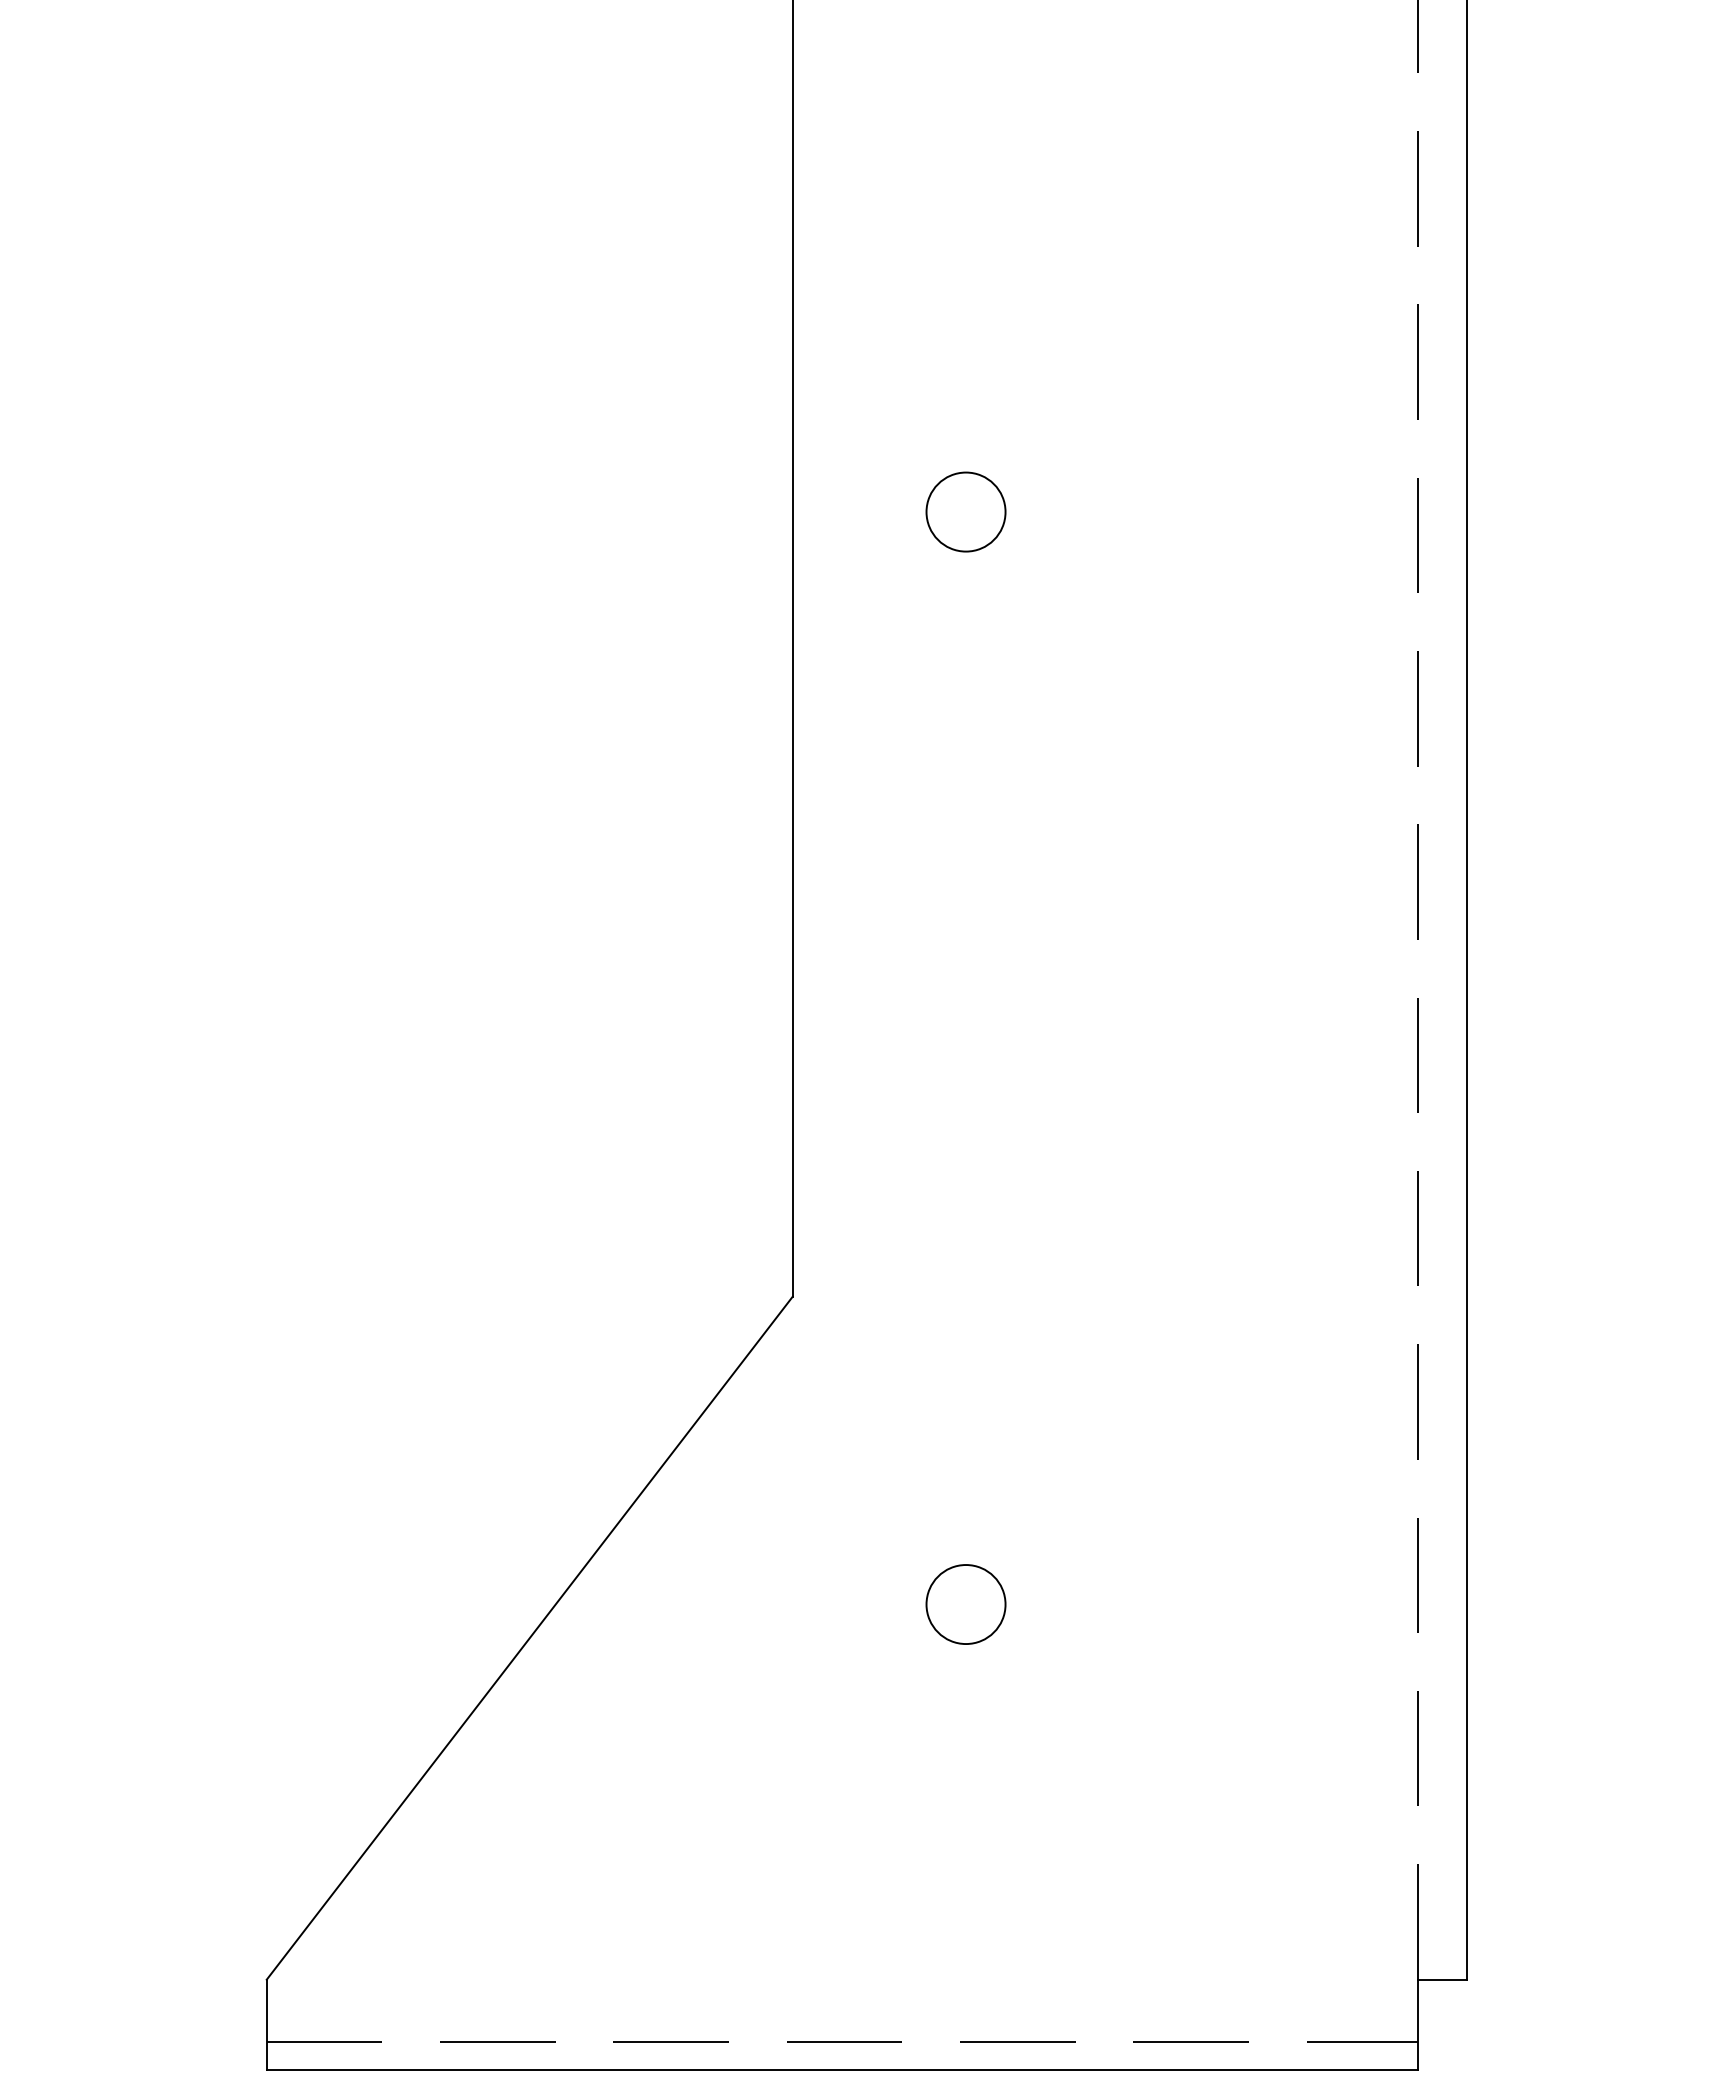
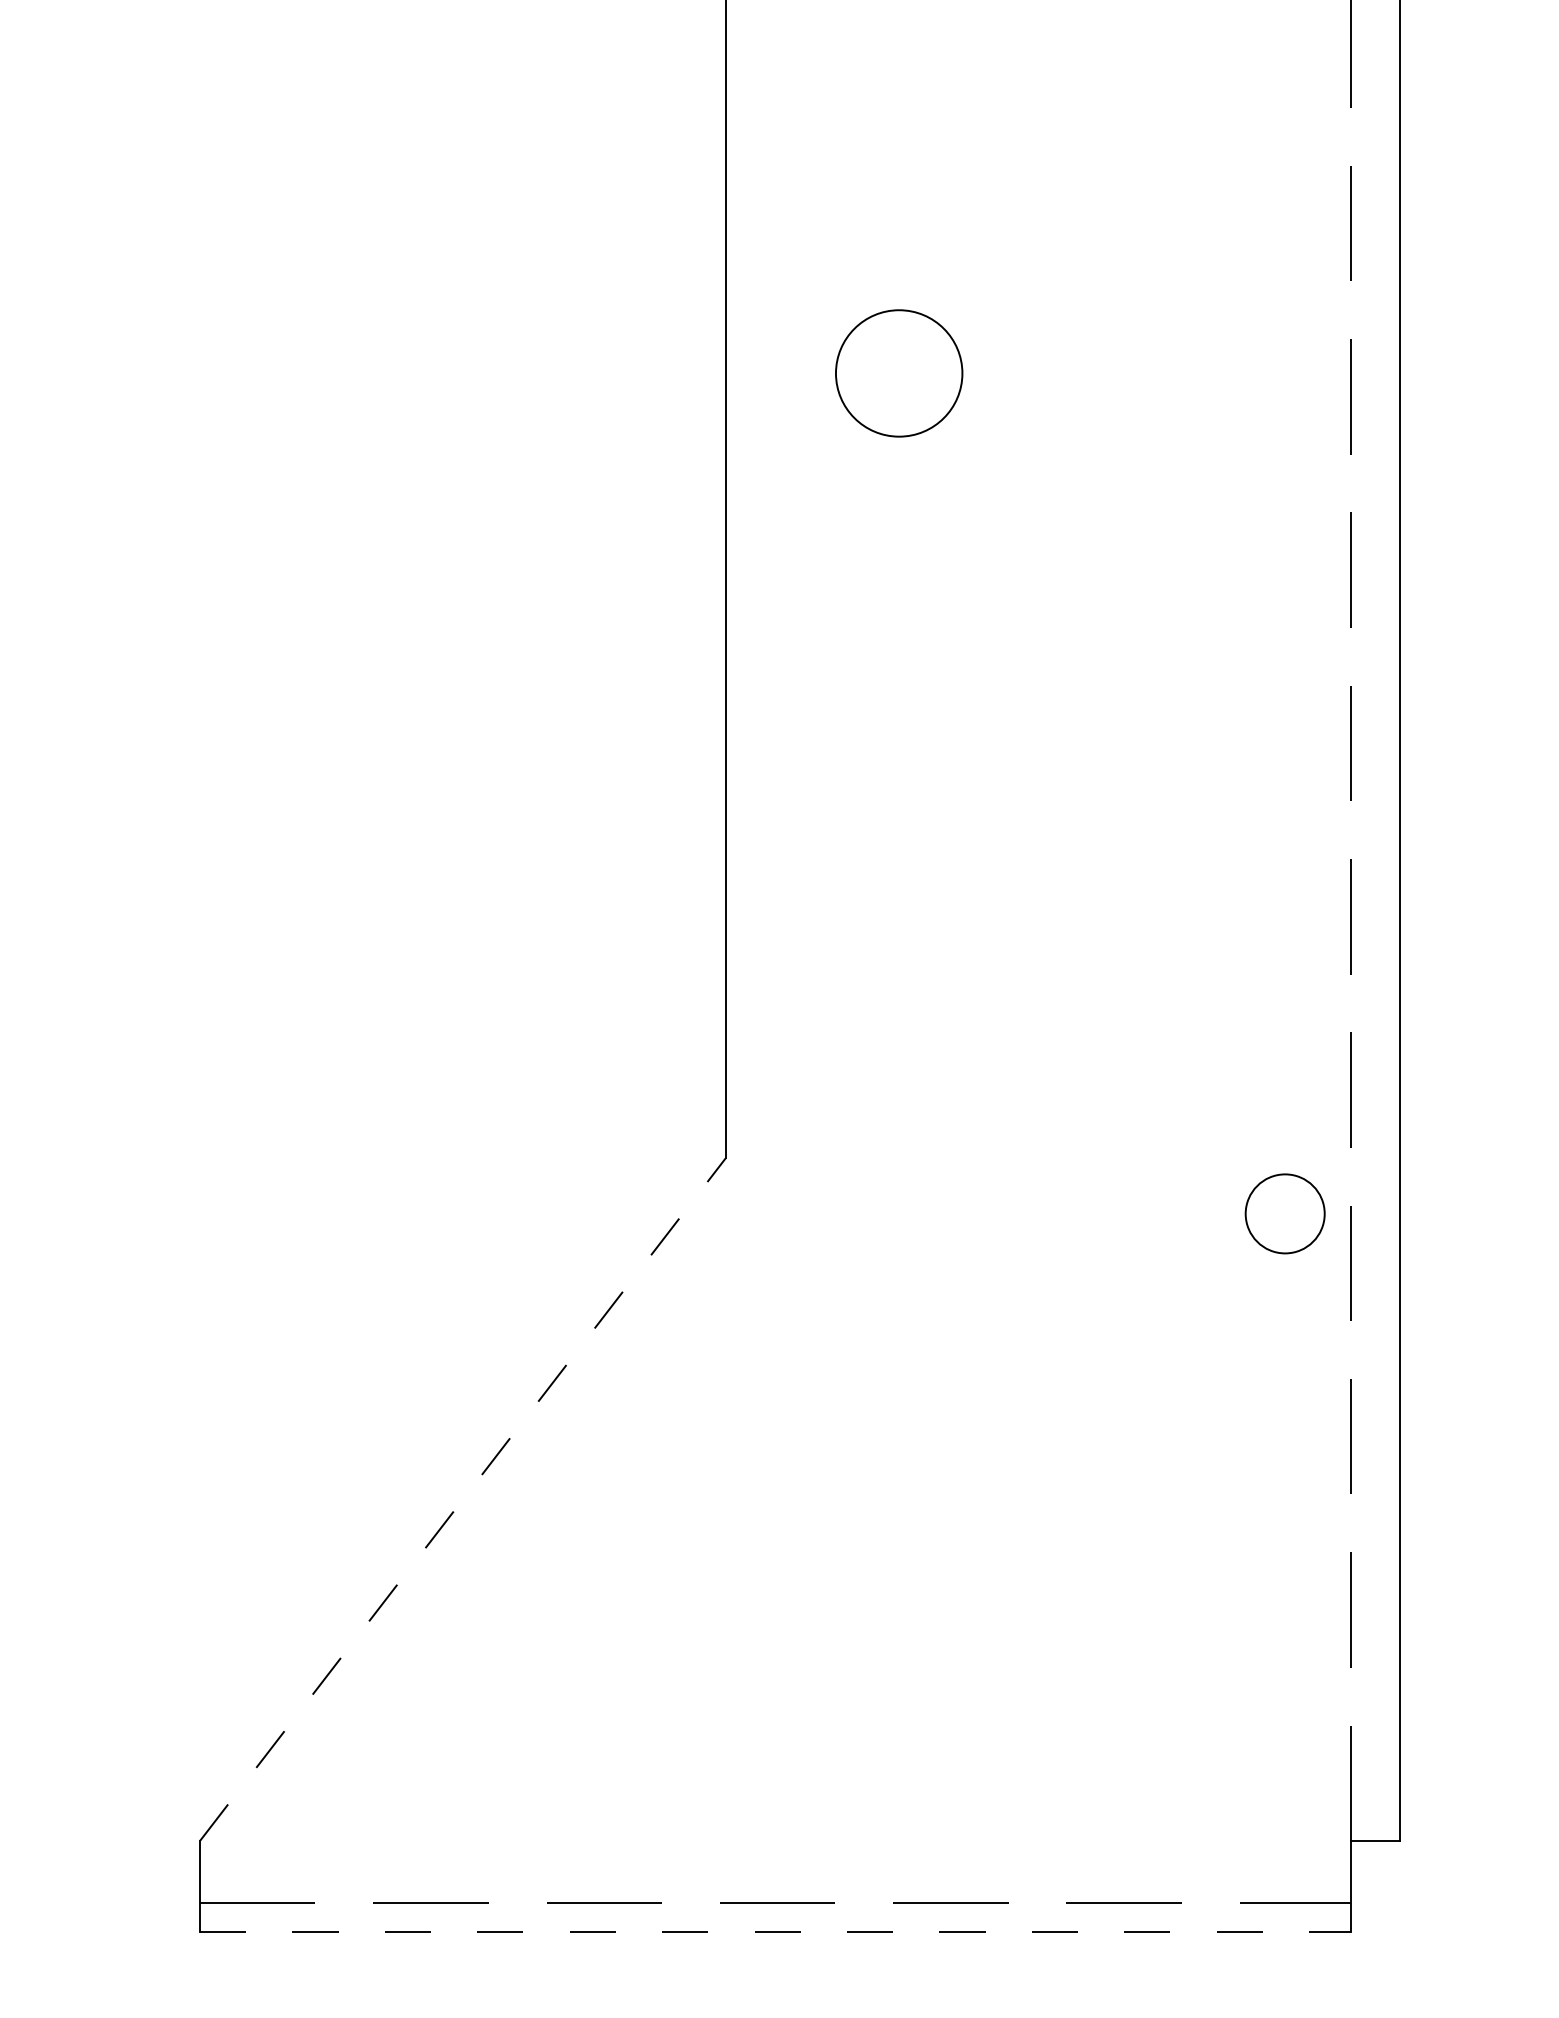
circle: (965, 511) -> (898, 372), size x1.6
circle: (965, 1604) -> (1284, 1213), moved
line: (530, 1637) -> (463, 1498), solid -> dashed
line: (842, 2070) -> (775, 1931), solid -> dashed

